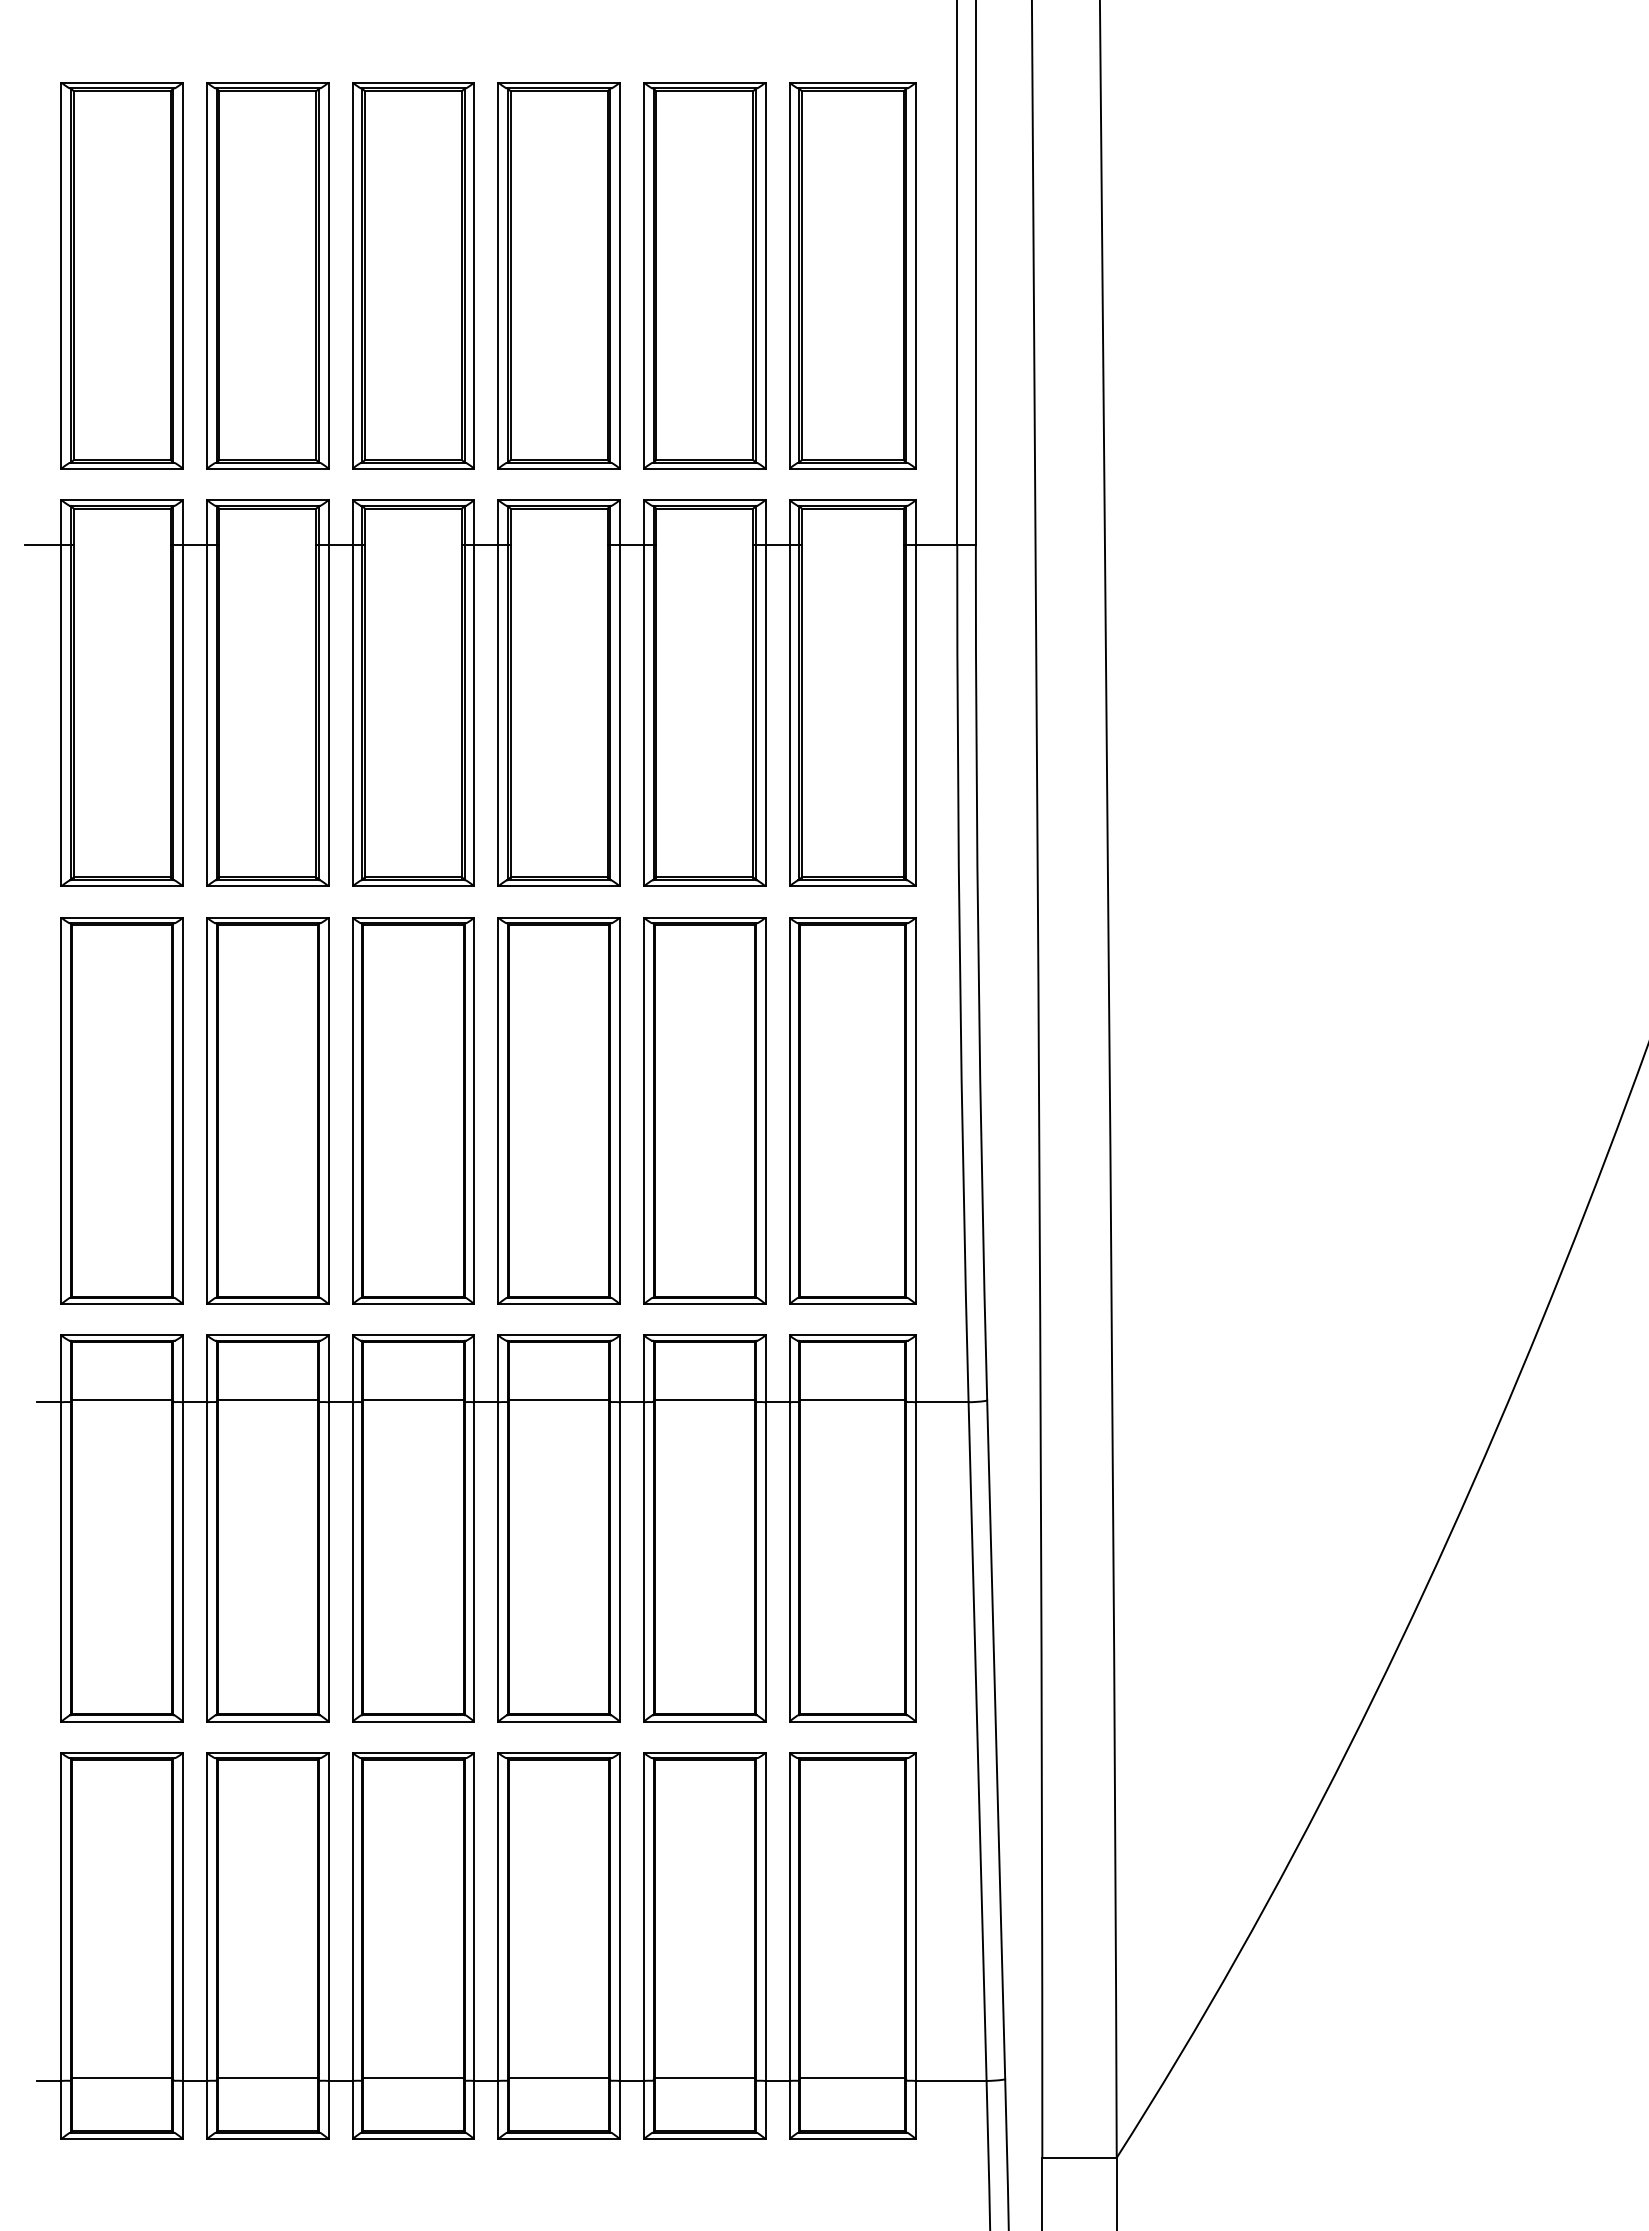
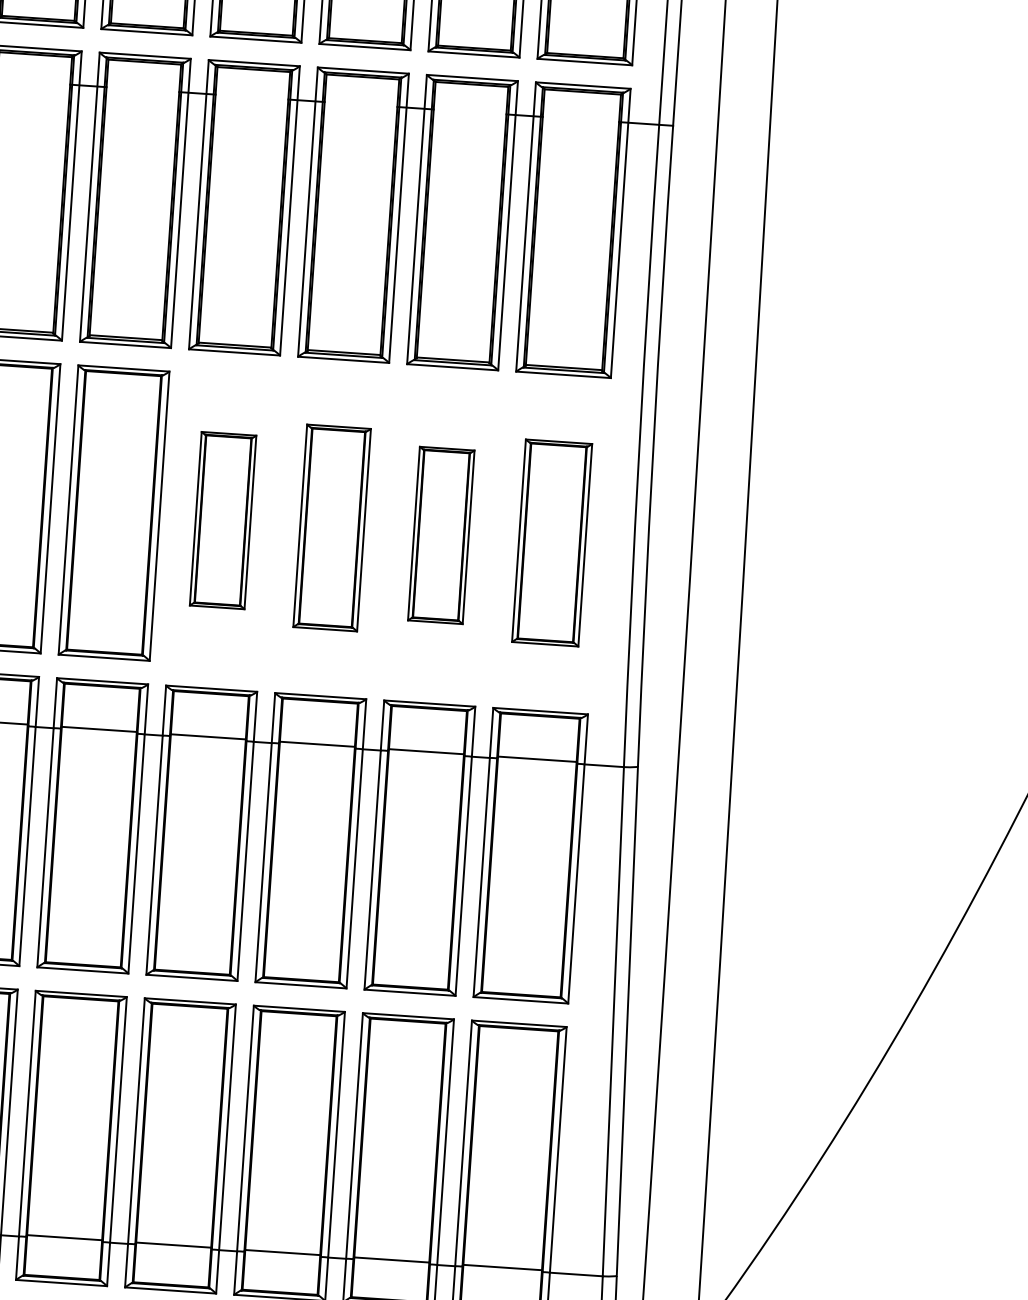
part: (413, 1110) -> (223, 520), size x0.6
part: (558, 1110) -> (331, 527), size x0.7
part: (704, 1110) -> (441, 535), size x0.6
part: (852, 1110) -> (551, 542), size x0.7

